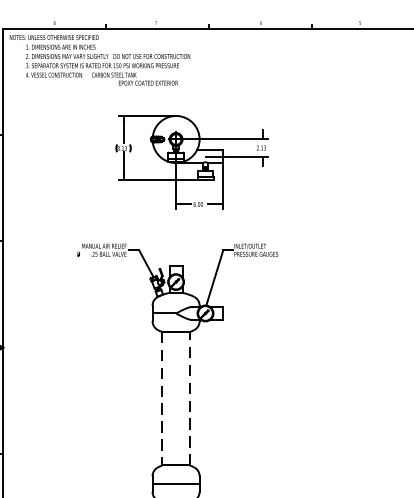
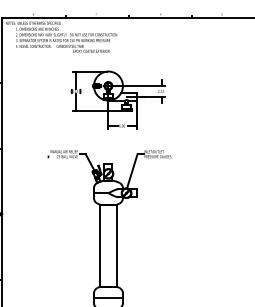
line: (189, 398) -> (116, 245), dashed -> solid
line: (163, 399) -> (100, 246), dashed -> solid

